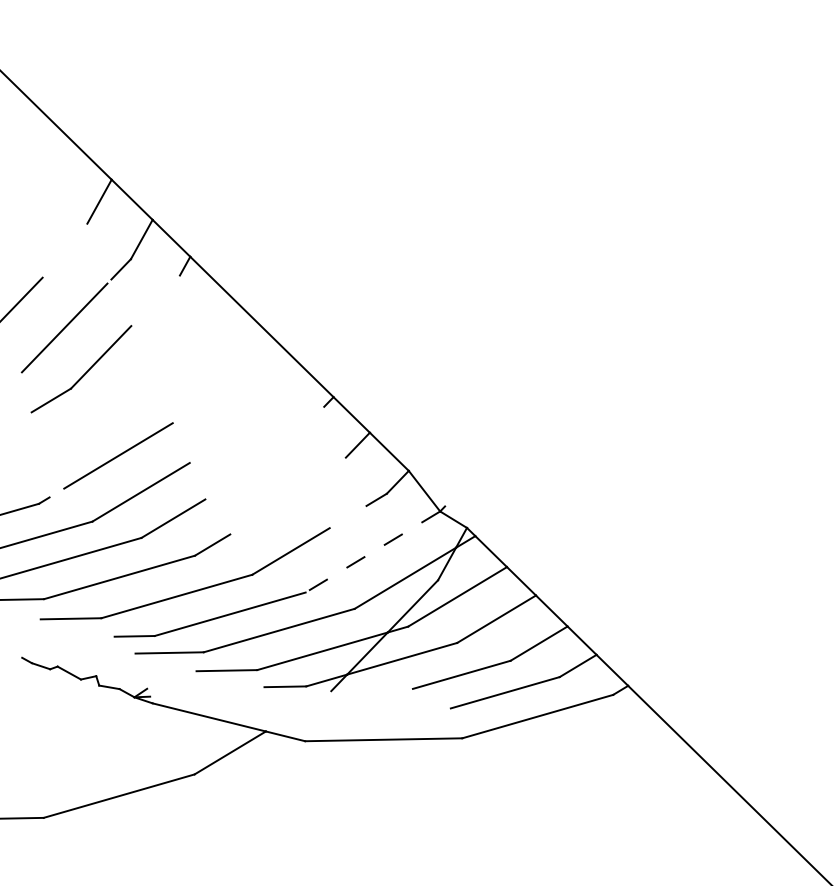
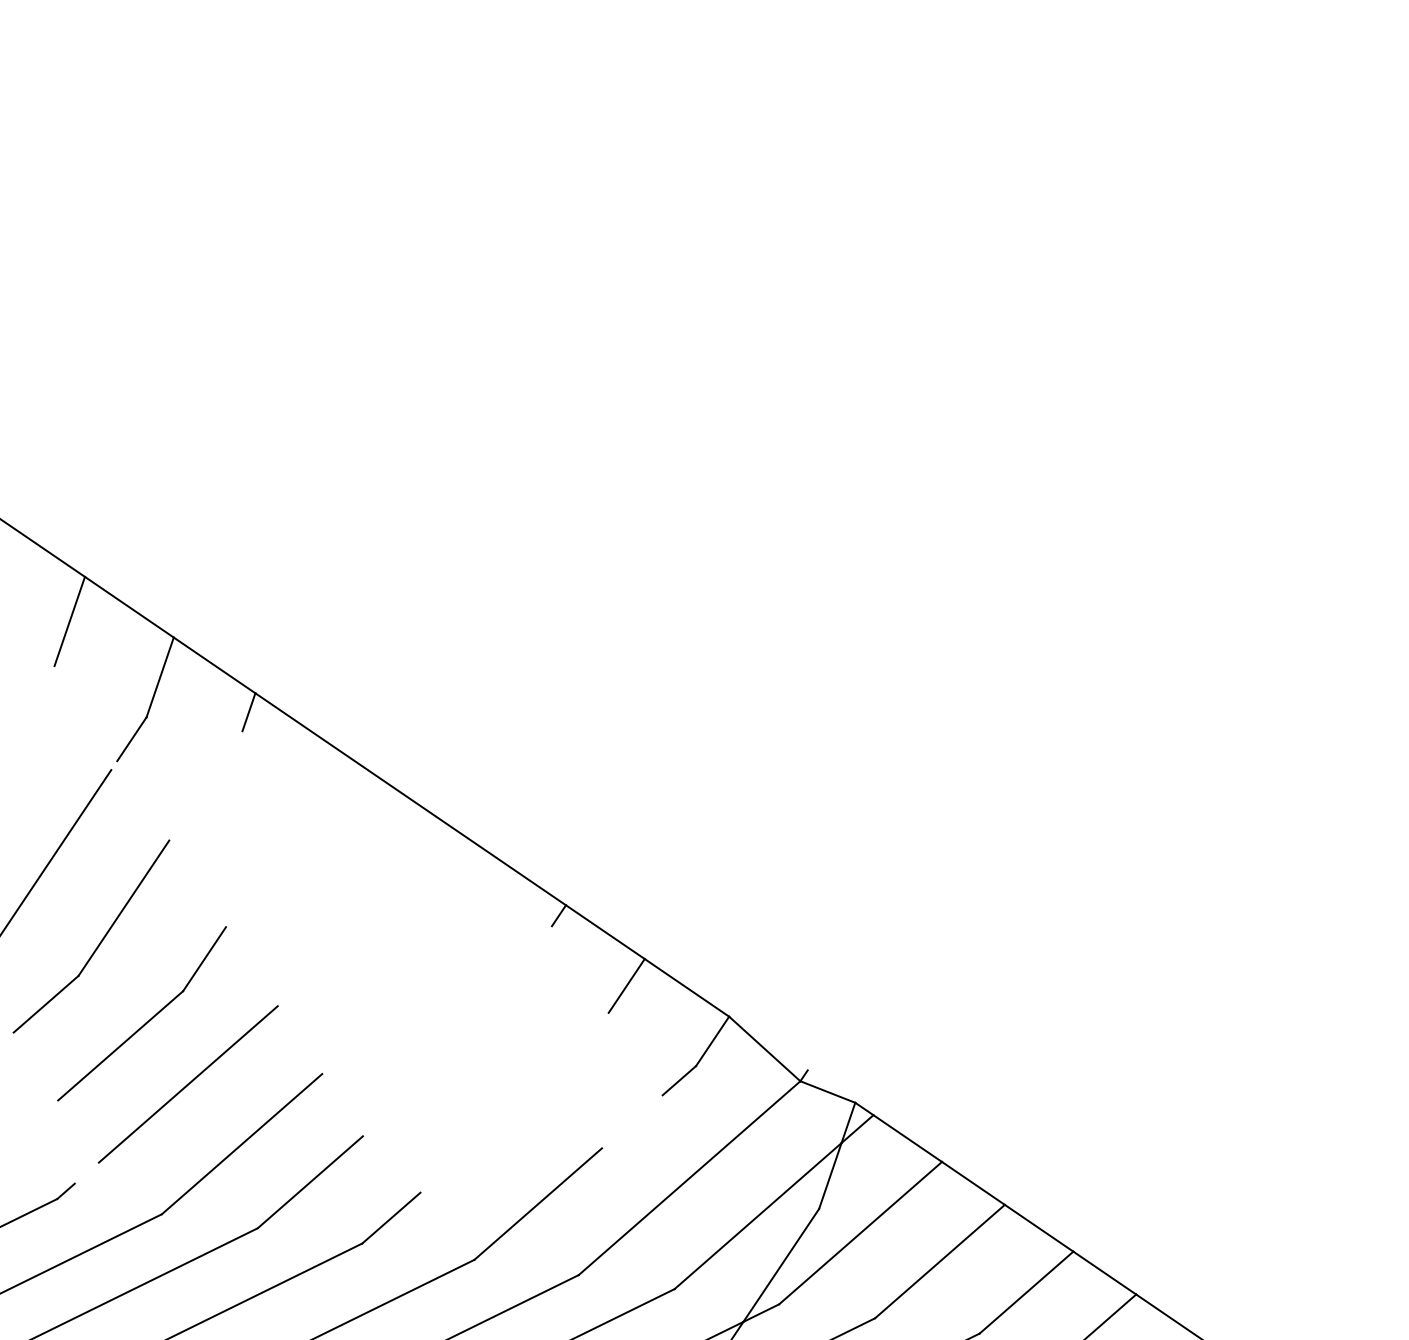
part: (100, 414) -> (141, 1013), added
line: (372, 552) -> (688, 1179), dashed -> solid

